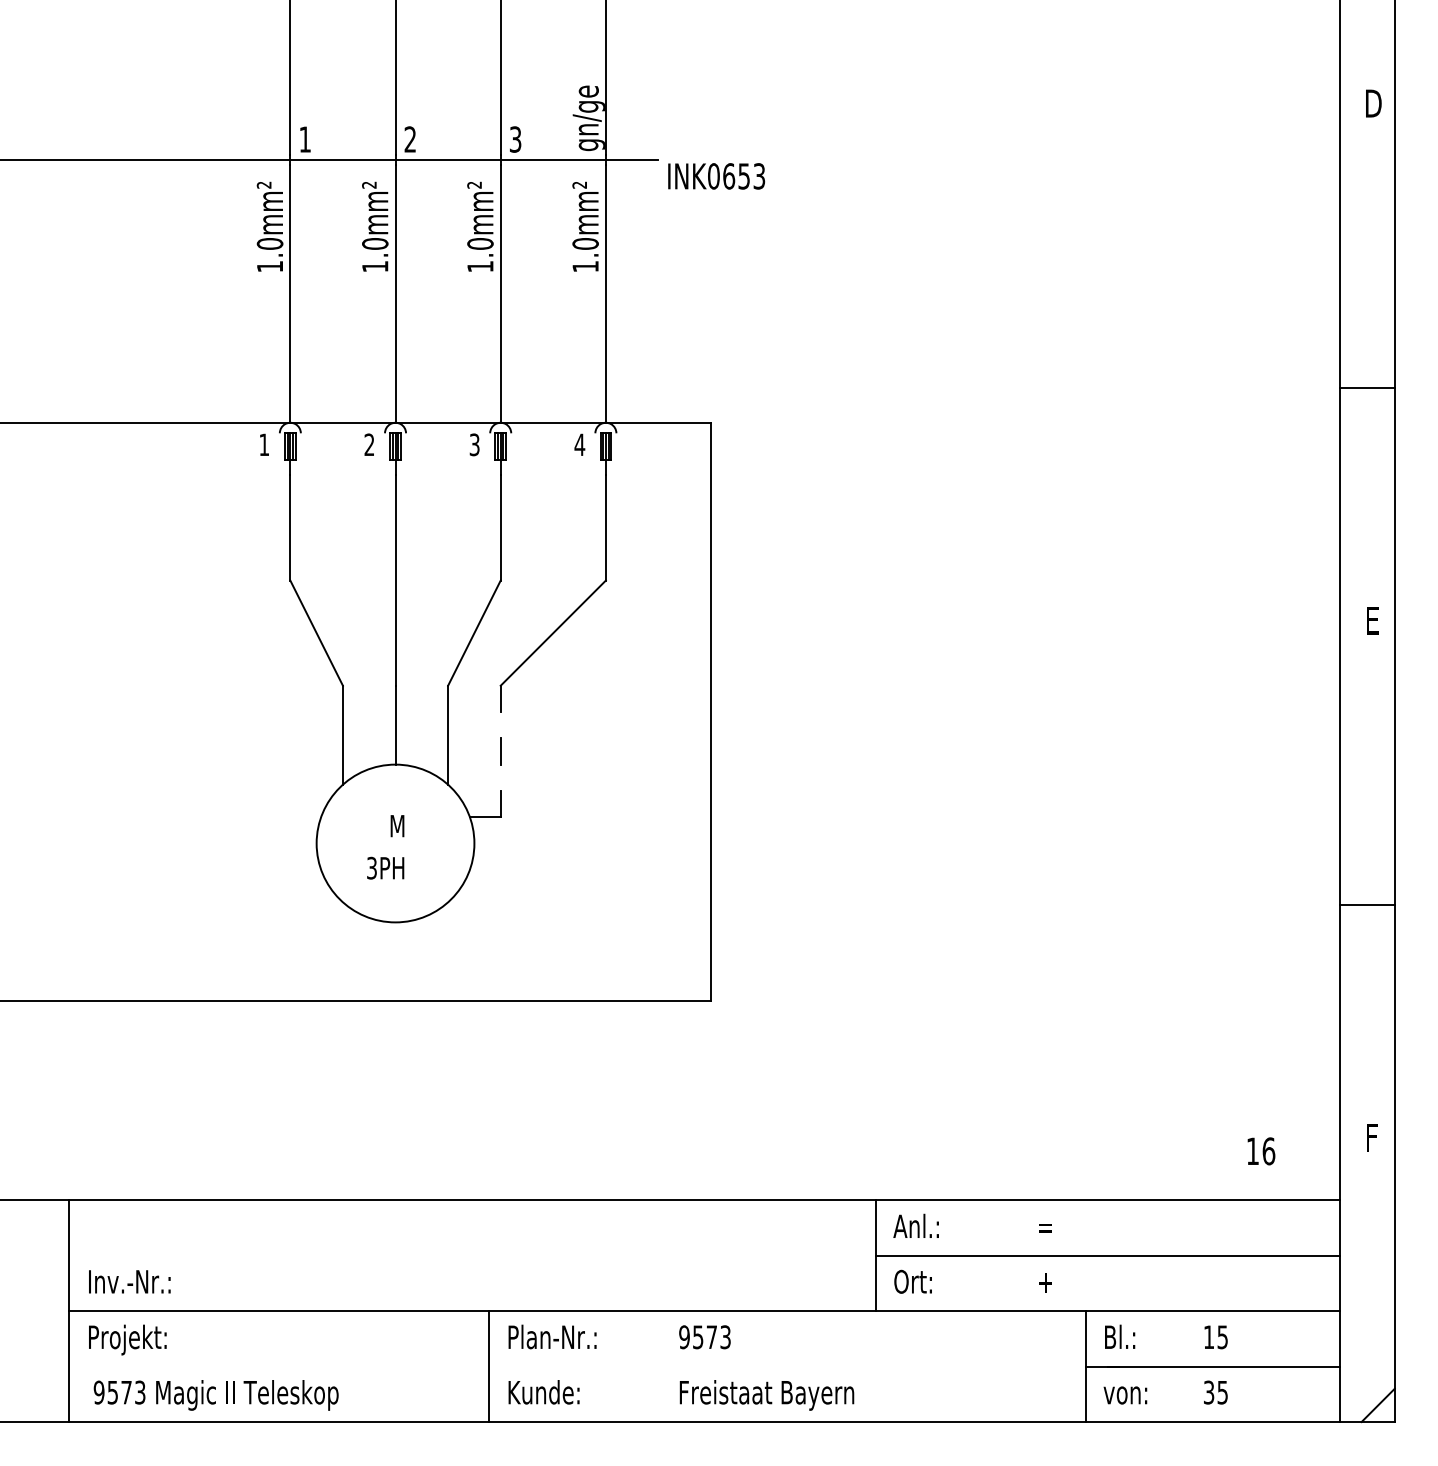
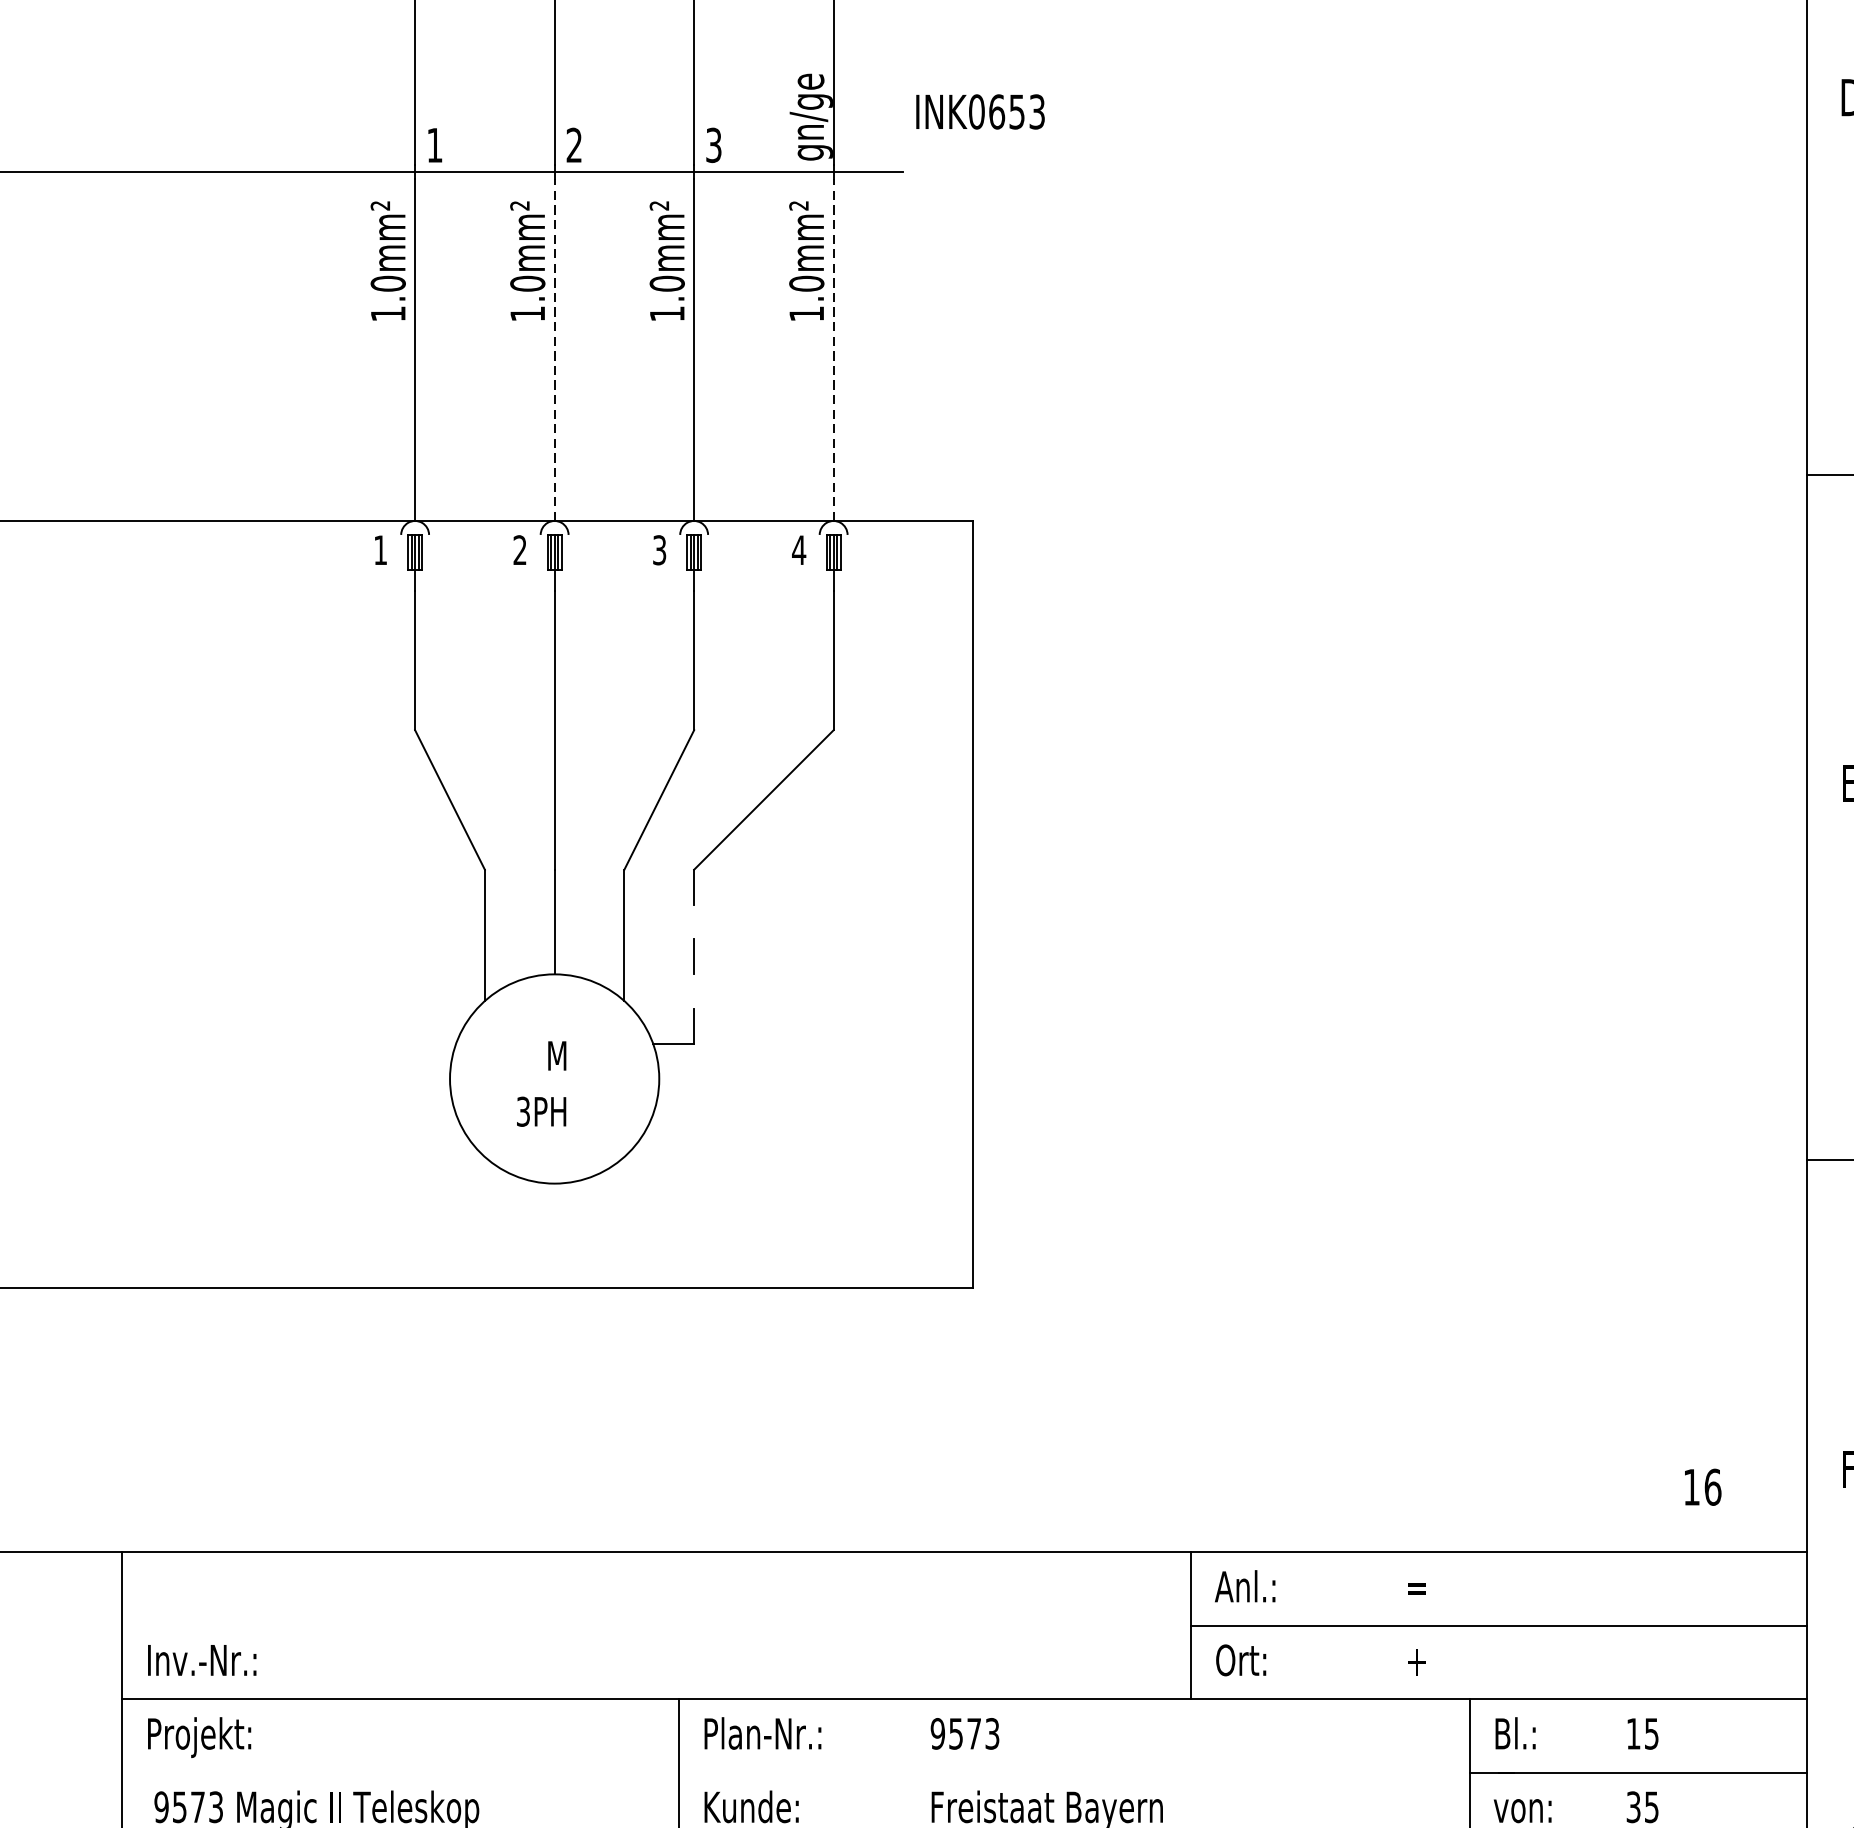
text: (716, 176) -> (980, 112), moved
line: (395, 293) -> (554, 349), solid -> dashed
line: (605, 293) -> (833, 349), solid -> dashed

